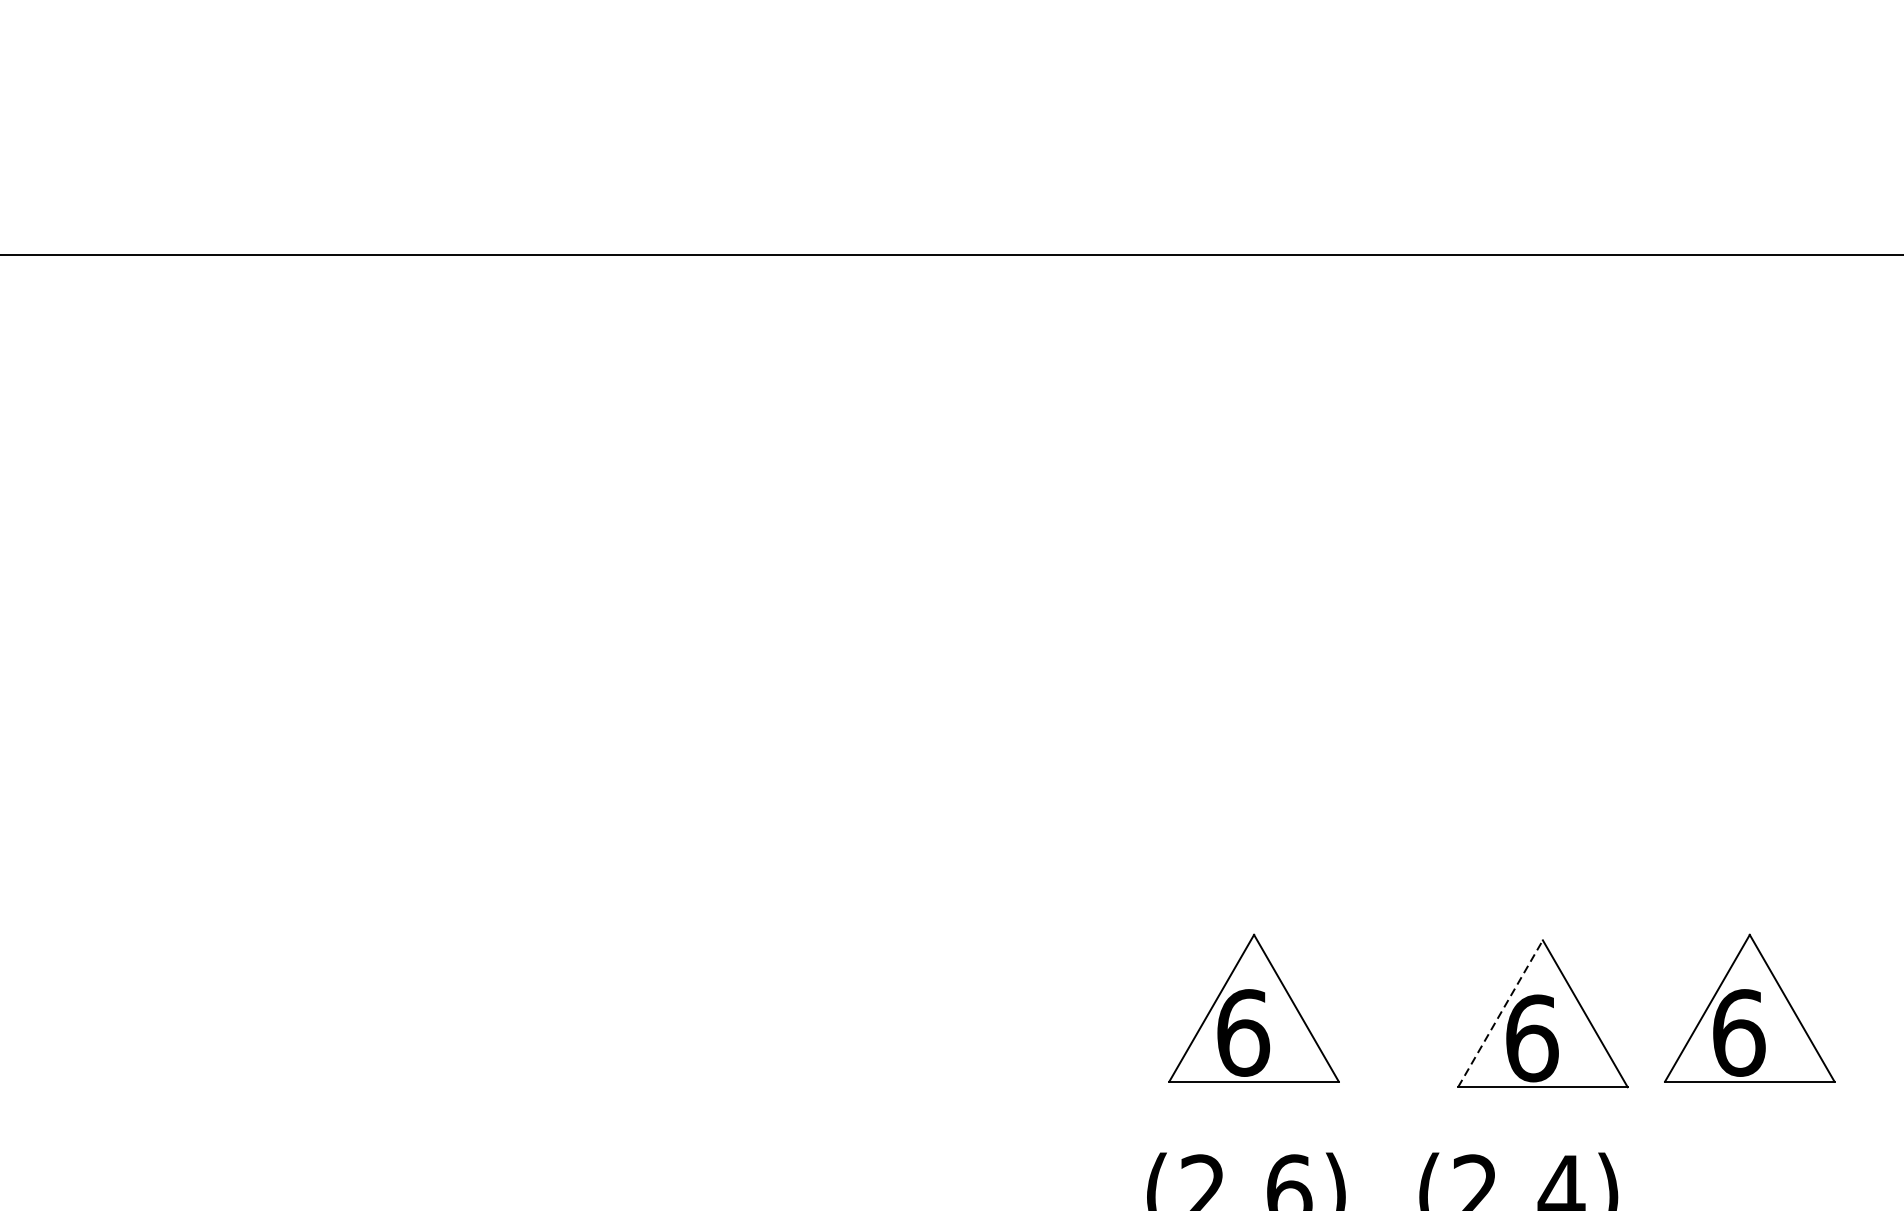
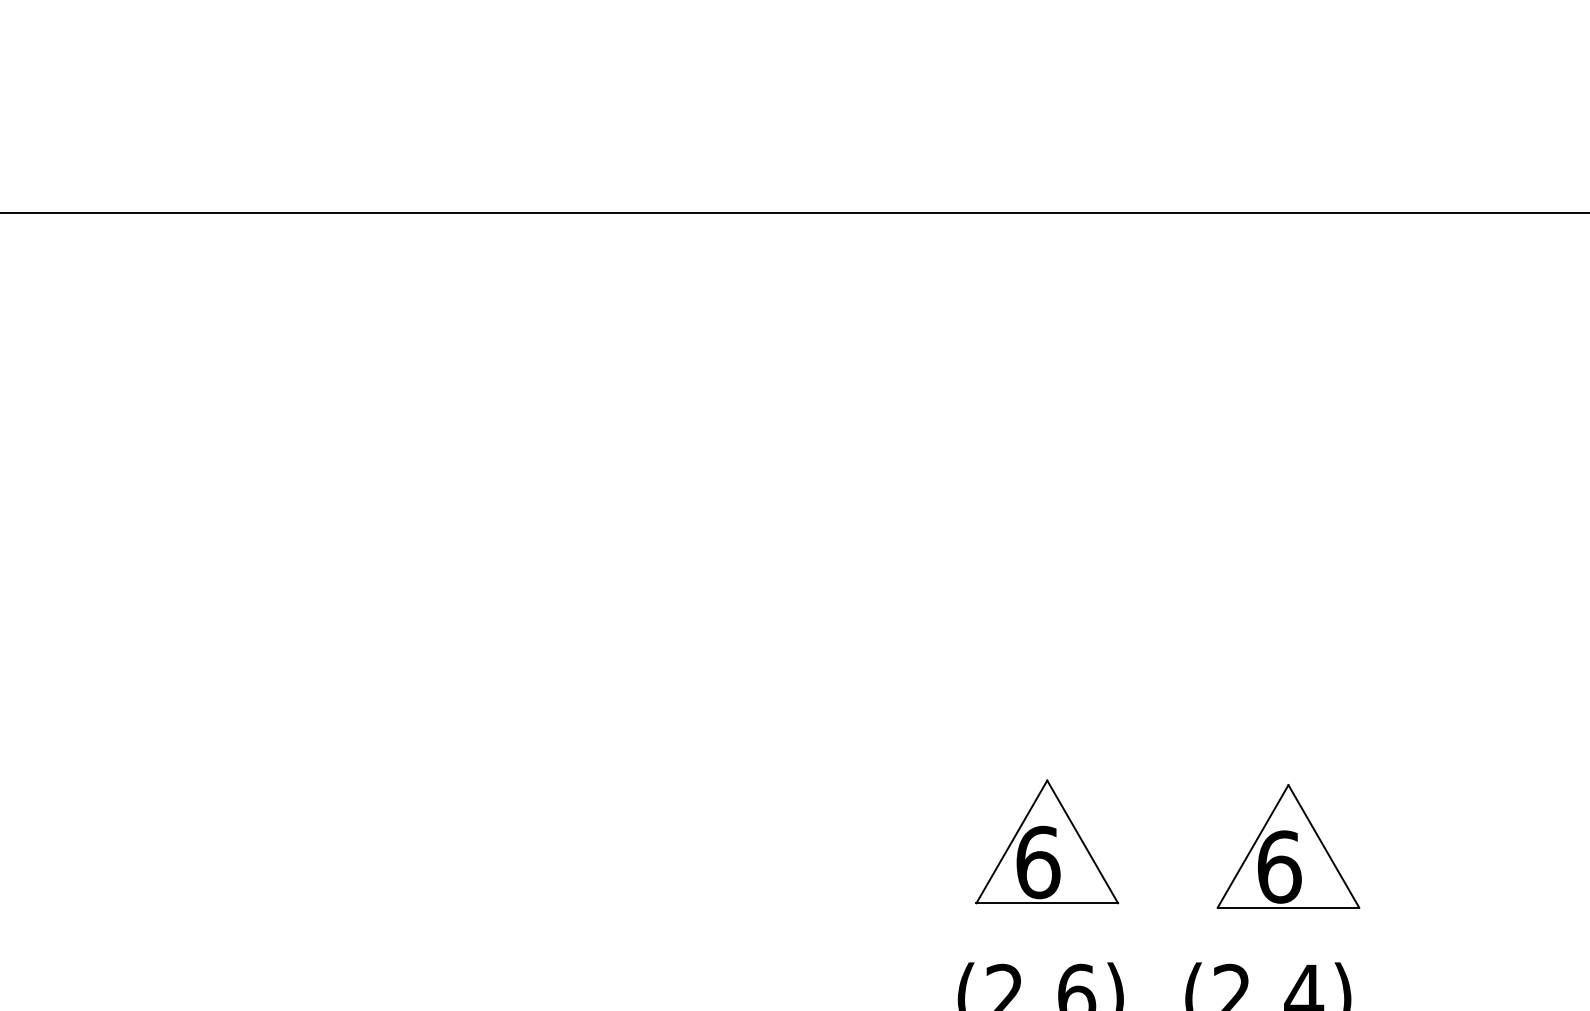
part: (1750, 1007) -> (1461, 841), removed
line: (1501, 1013) -> (1253, 846), dashed -> solid

